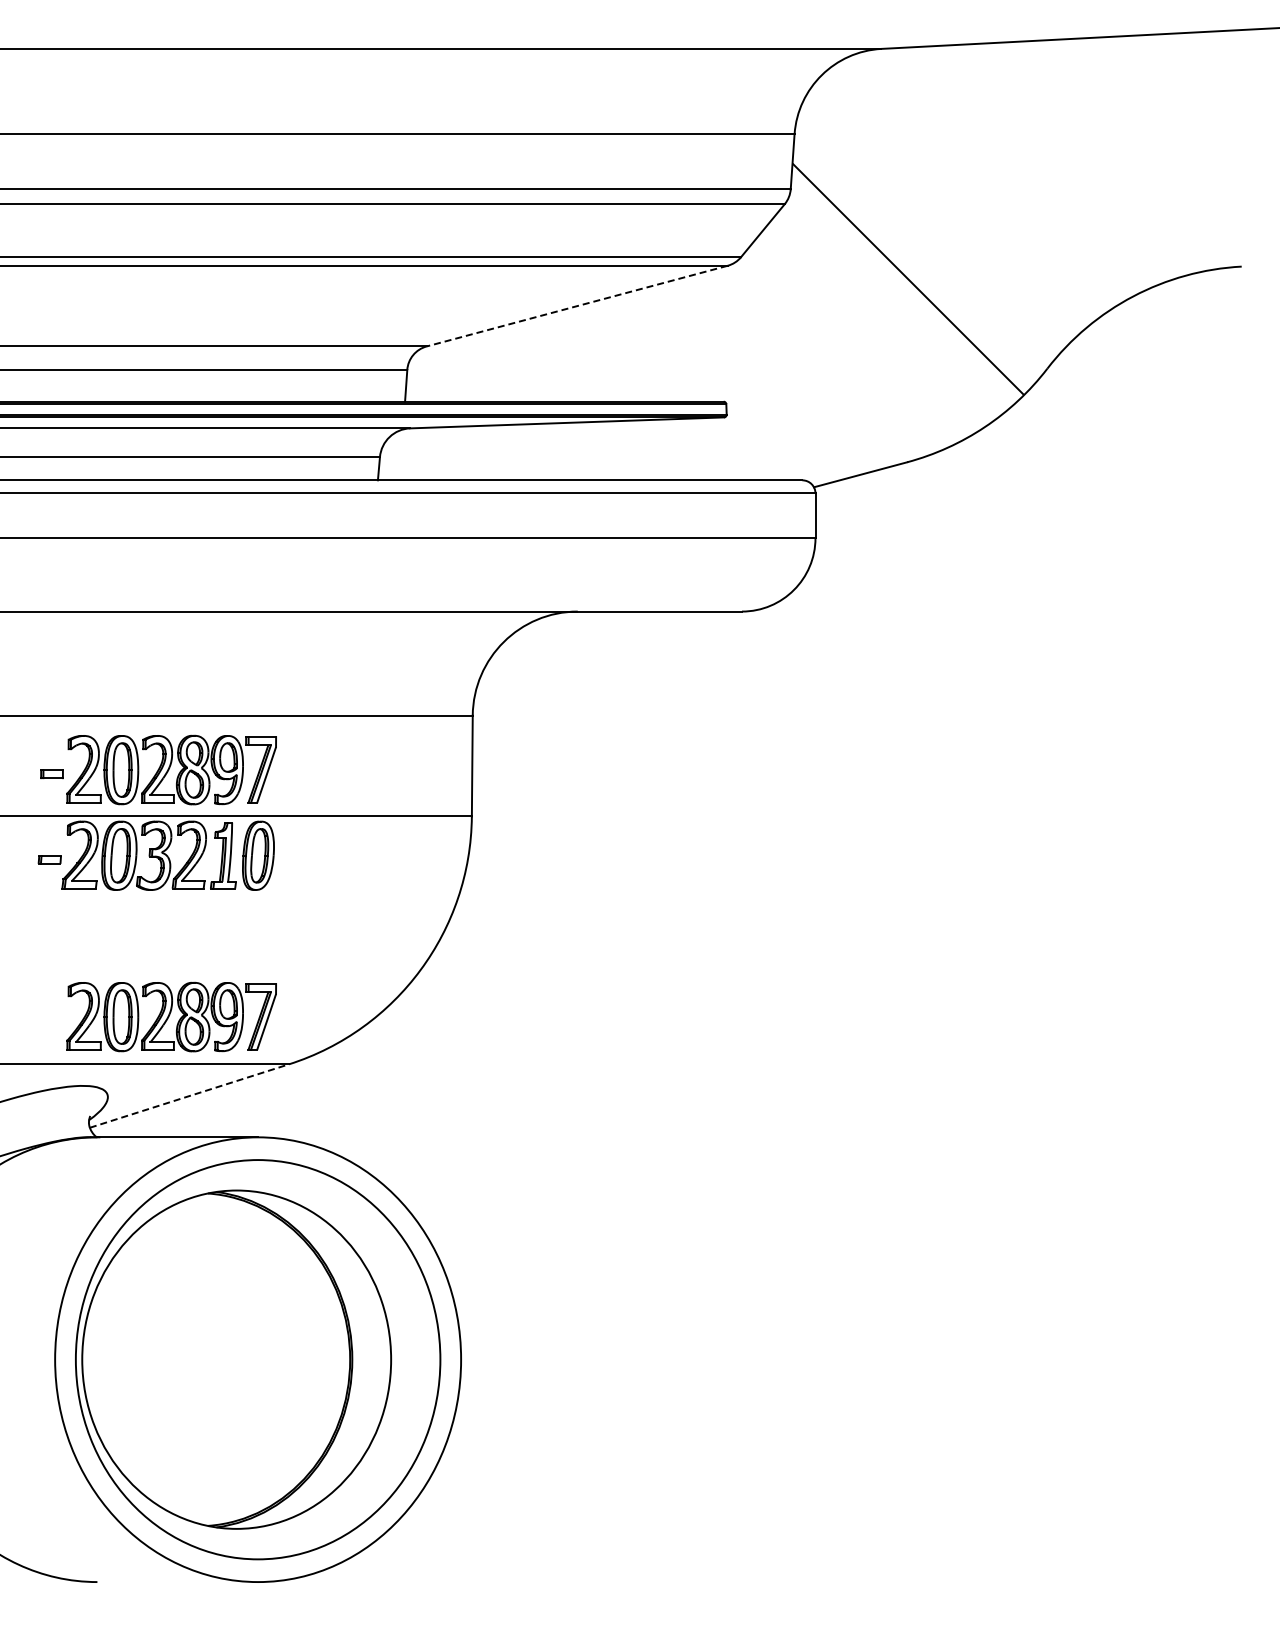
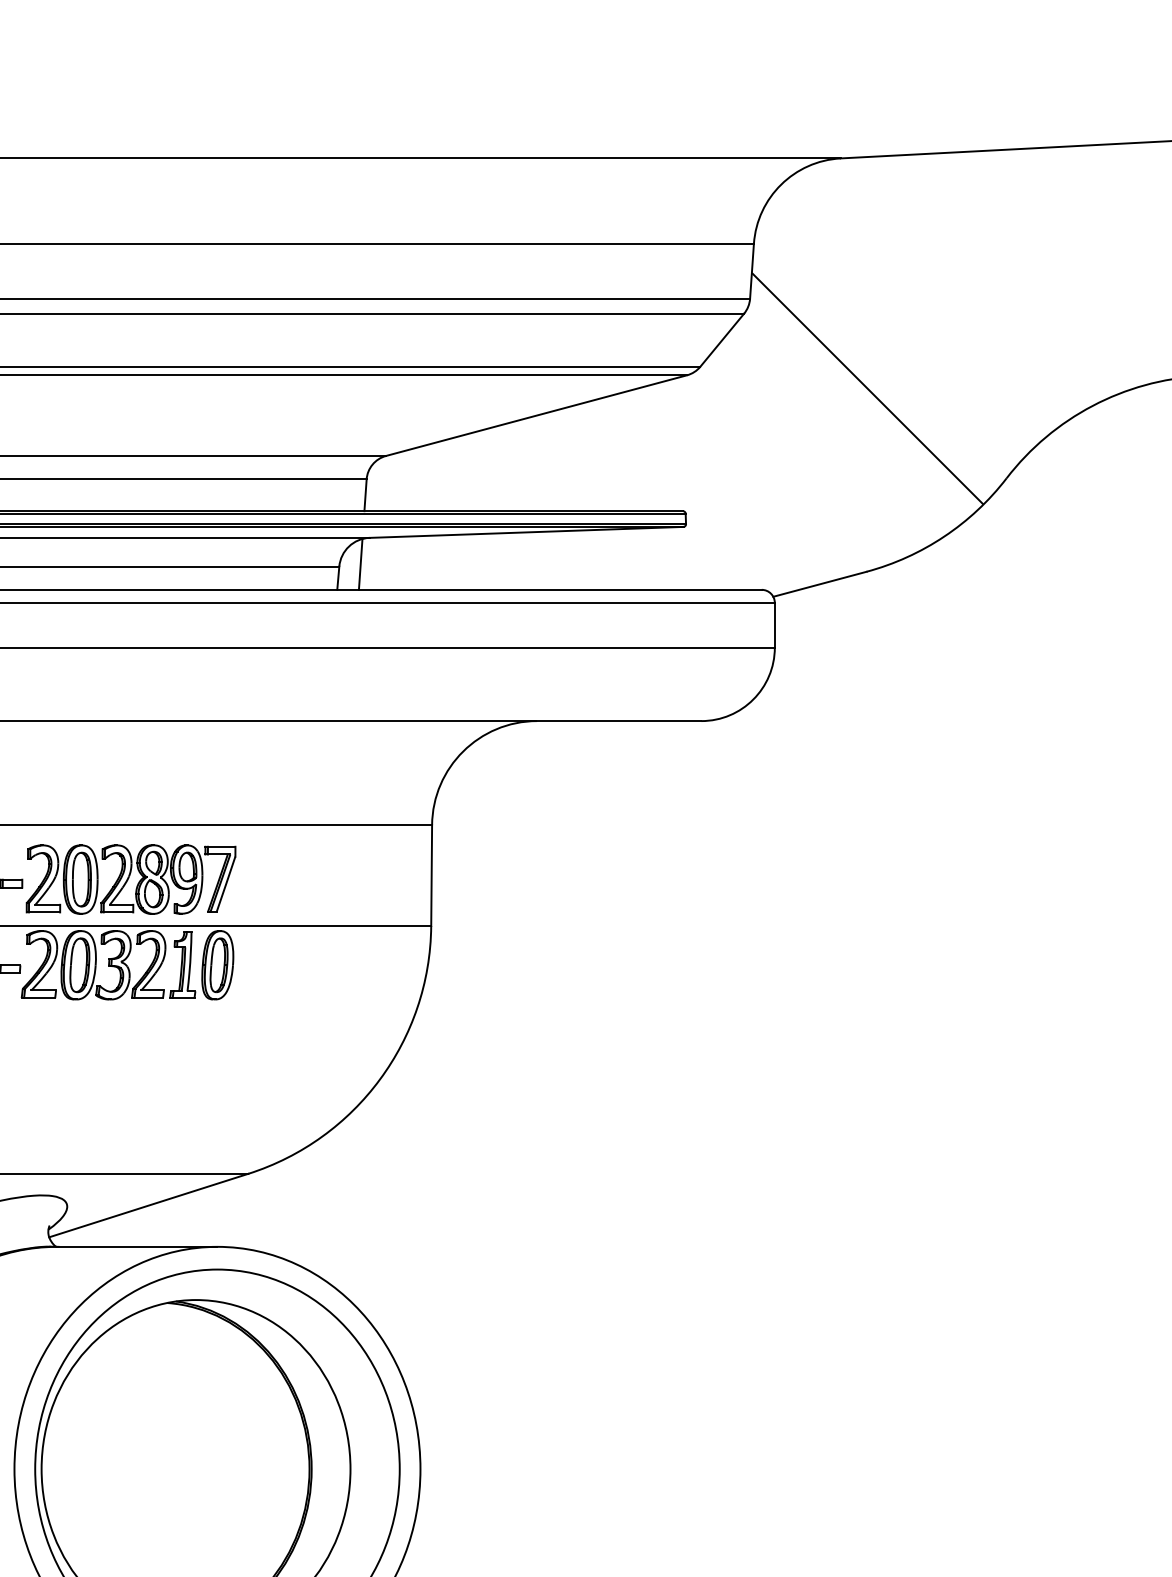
line: (577, 306) -> (536, 416), dashed -> solid
line: (401, 454) -> (360, 564), added
part: (171, 1016) -> (130, 1126), removed
line: (189, 1096) -> (148, 1206), dashed -> solid

